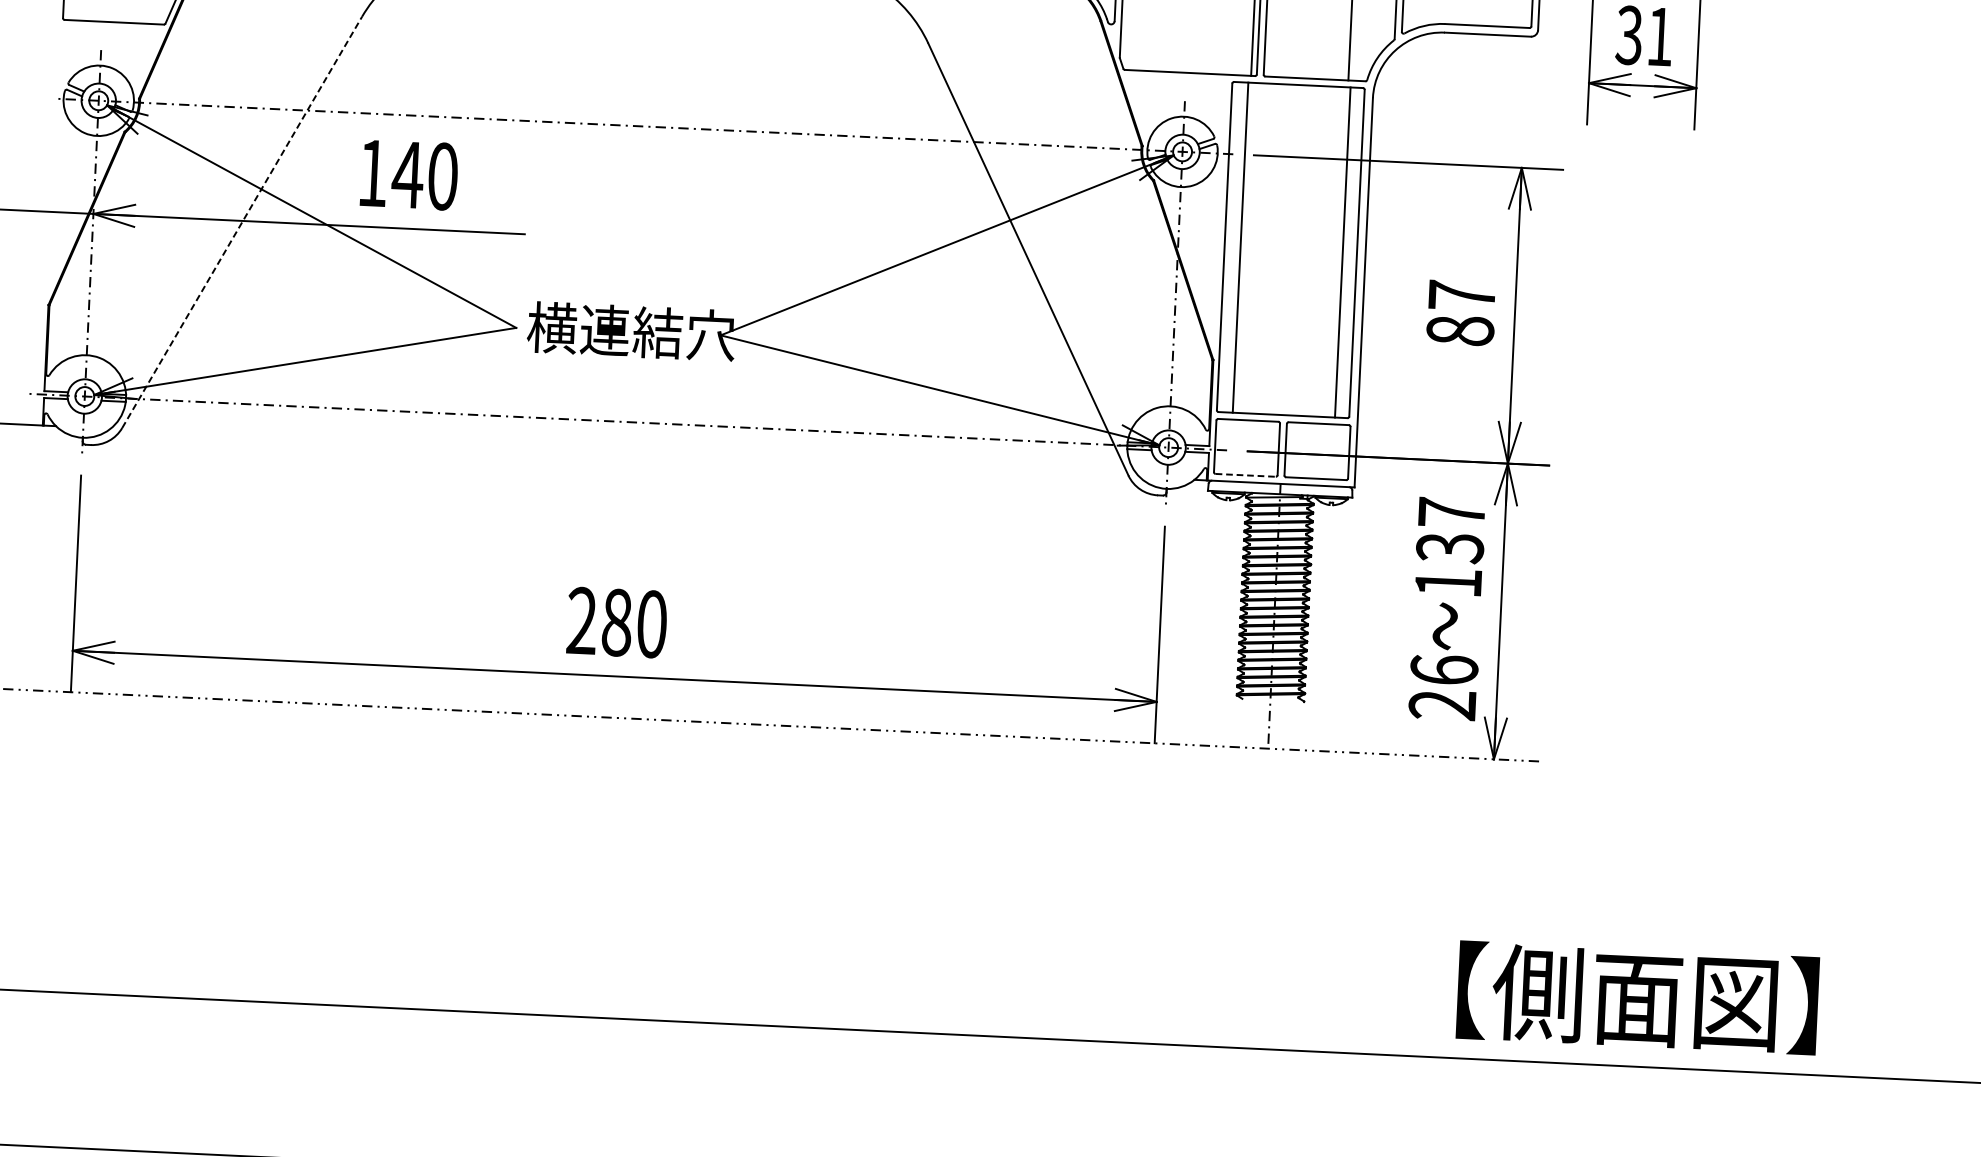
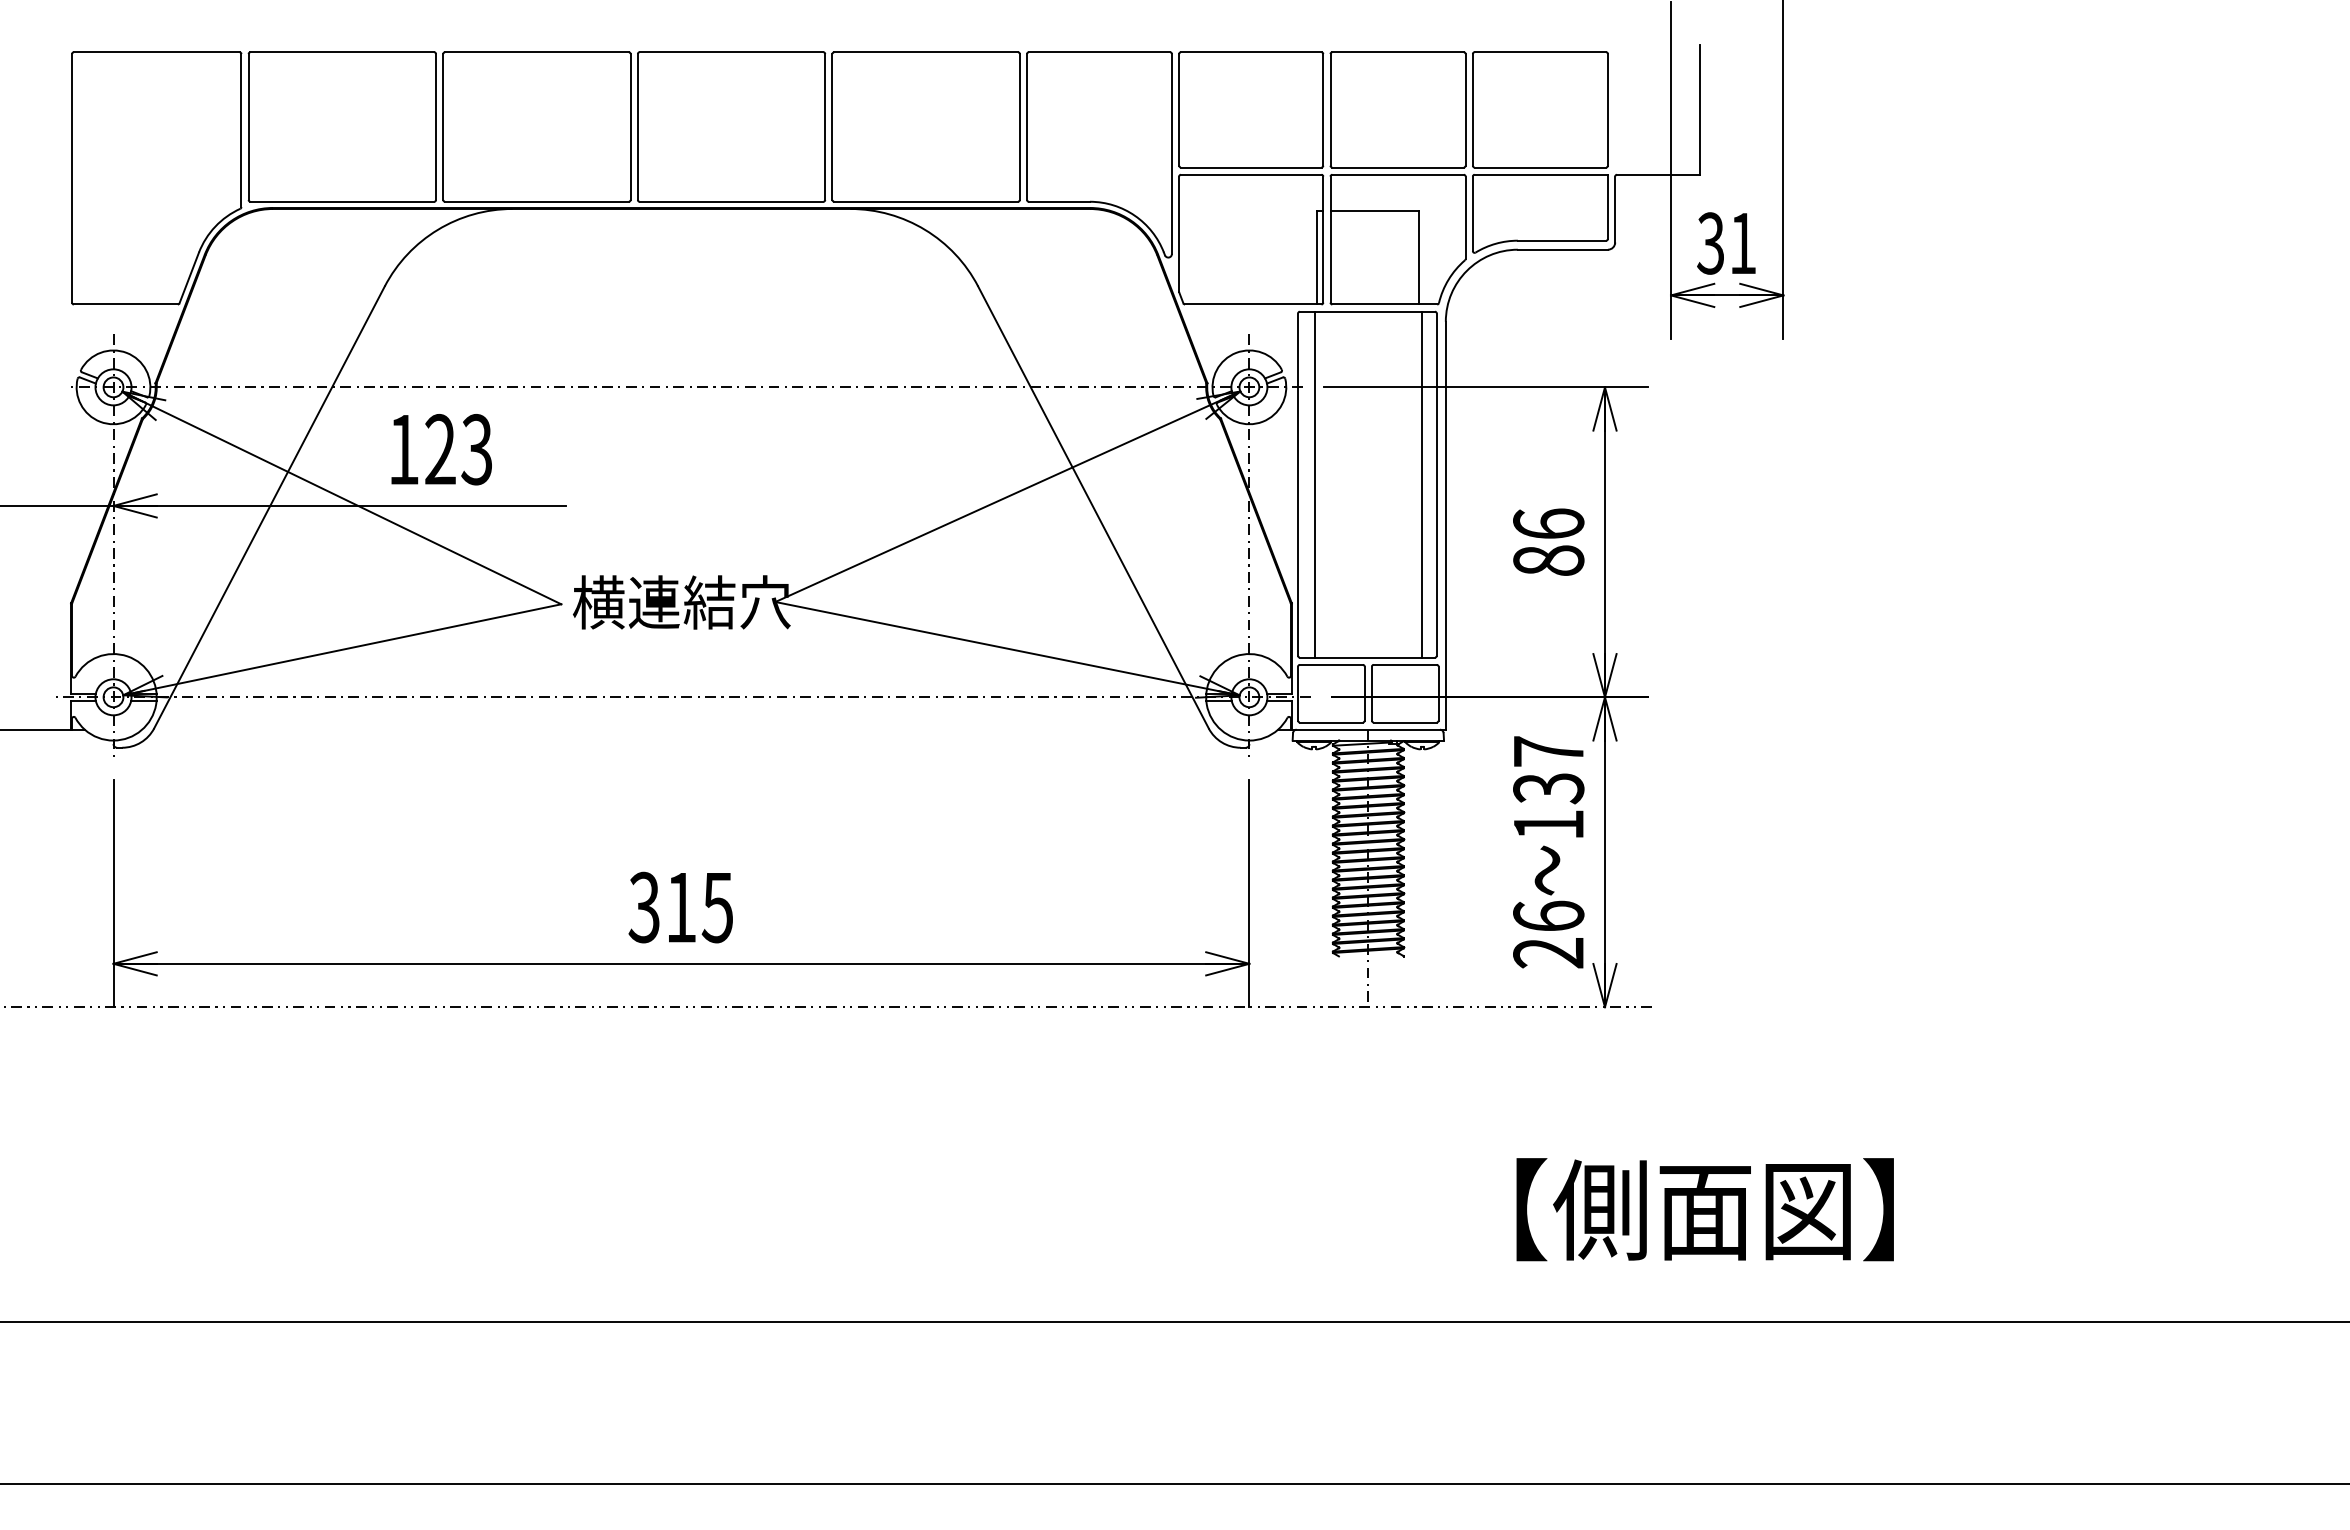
text: (424, 175) -> (457, 449), 140 -> 123
line: (242, 221) -> (269, 506), dashed -> solid
text: (1461, 295) -> (1548, 523), 87 -> 86
line: (1245, 475) -> (1331, 722), dashed -> solid
text: (616, 622) -> (680, 907), 280 -> 315
text: (1637, 997) -> (1704, 1209), moved

